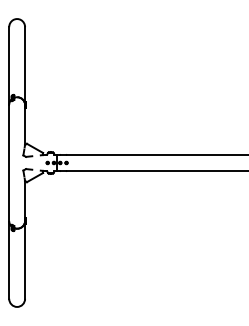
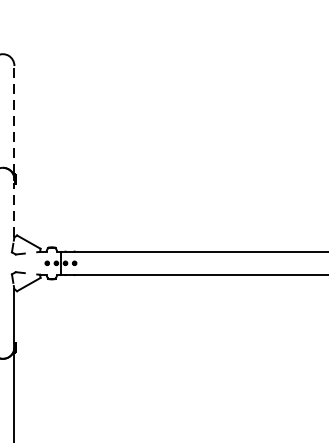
line: (25, 63) -> (15, 118), solid -> dashed
line: (25, 126) -> (15, 210), solid -> dashed

